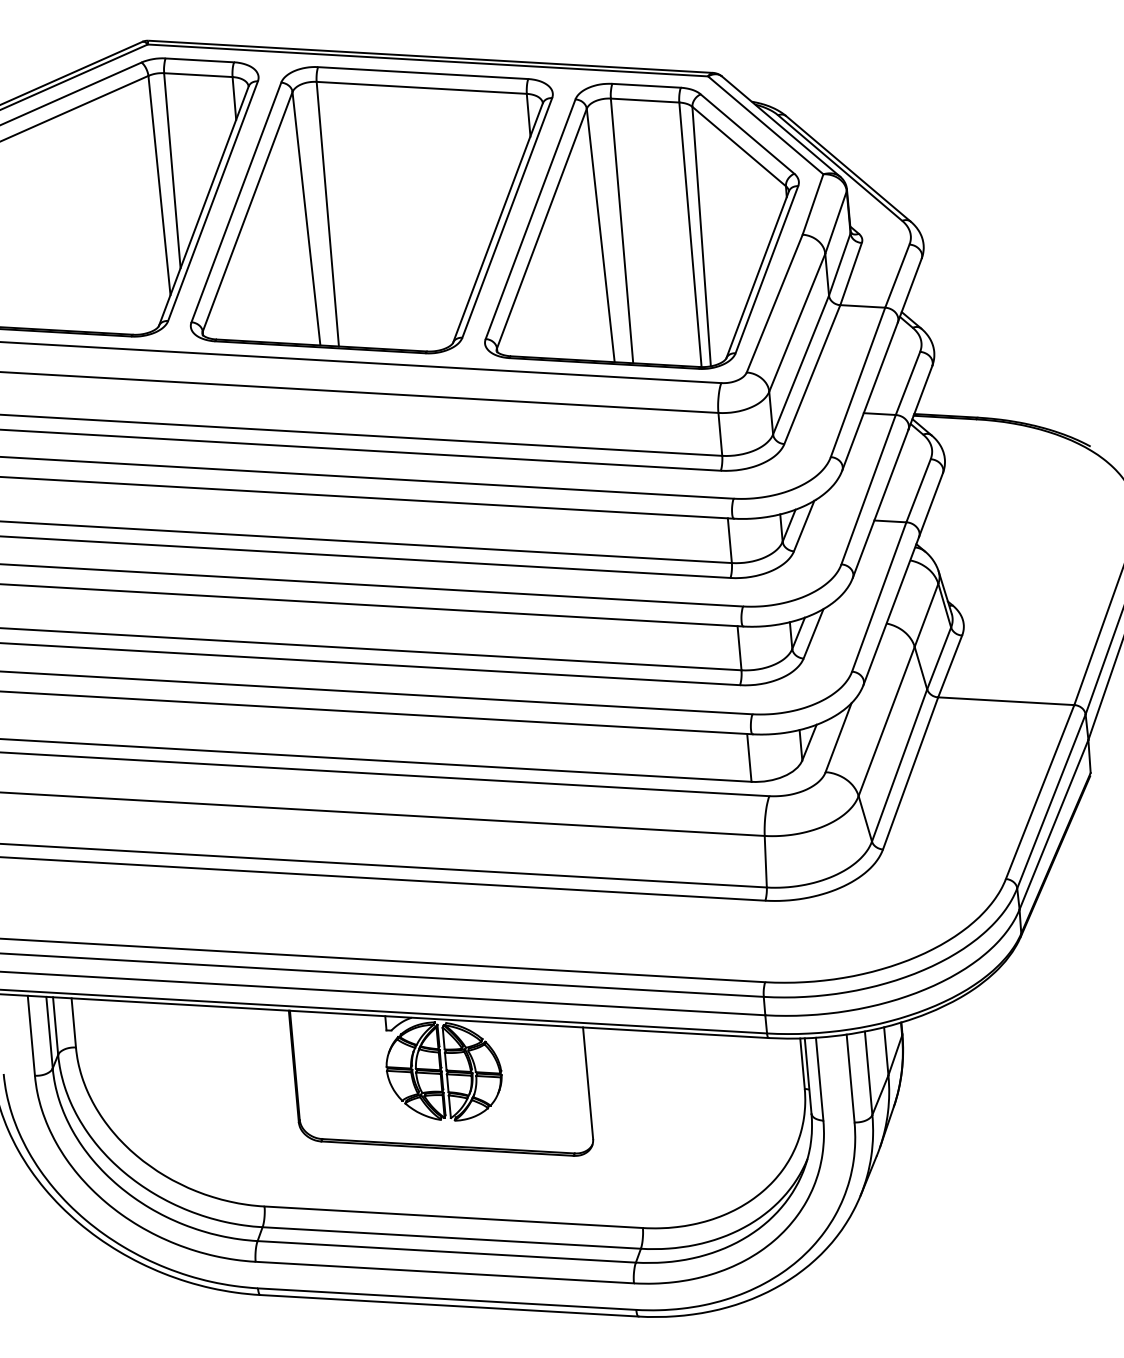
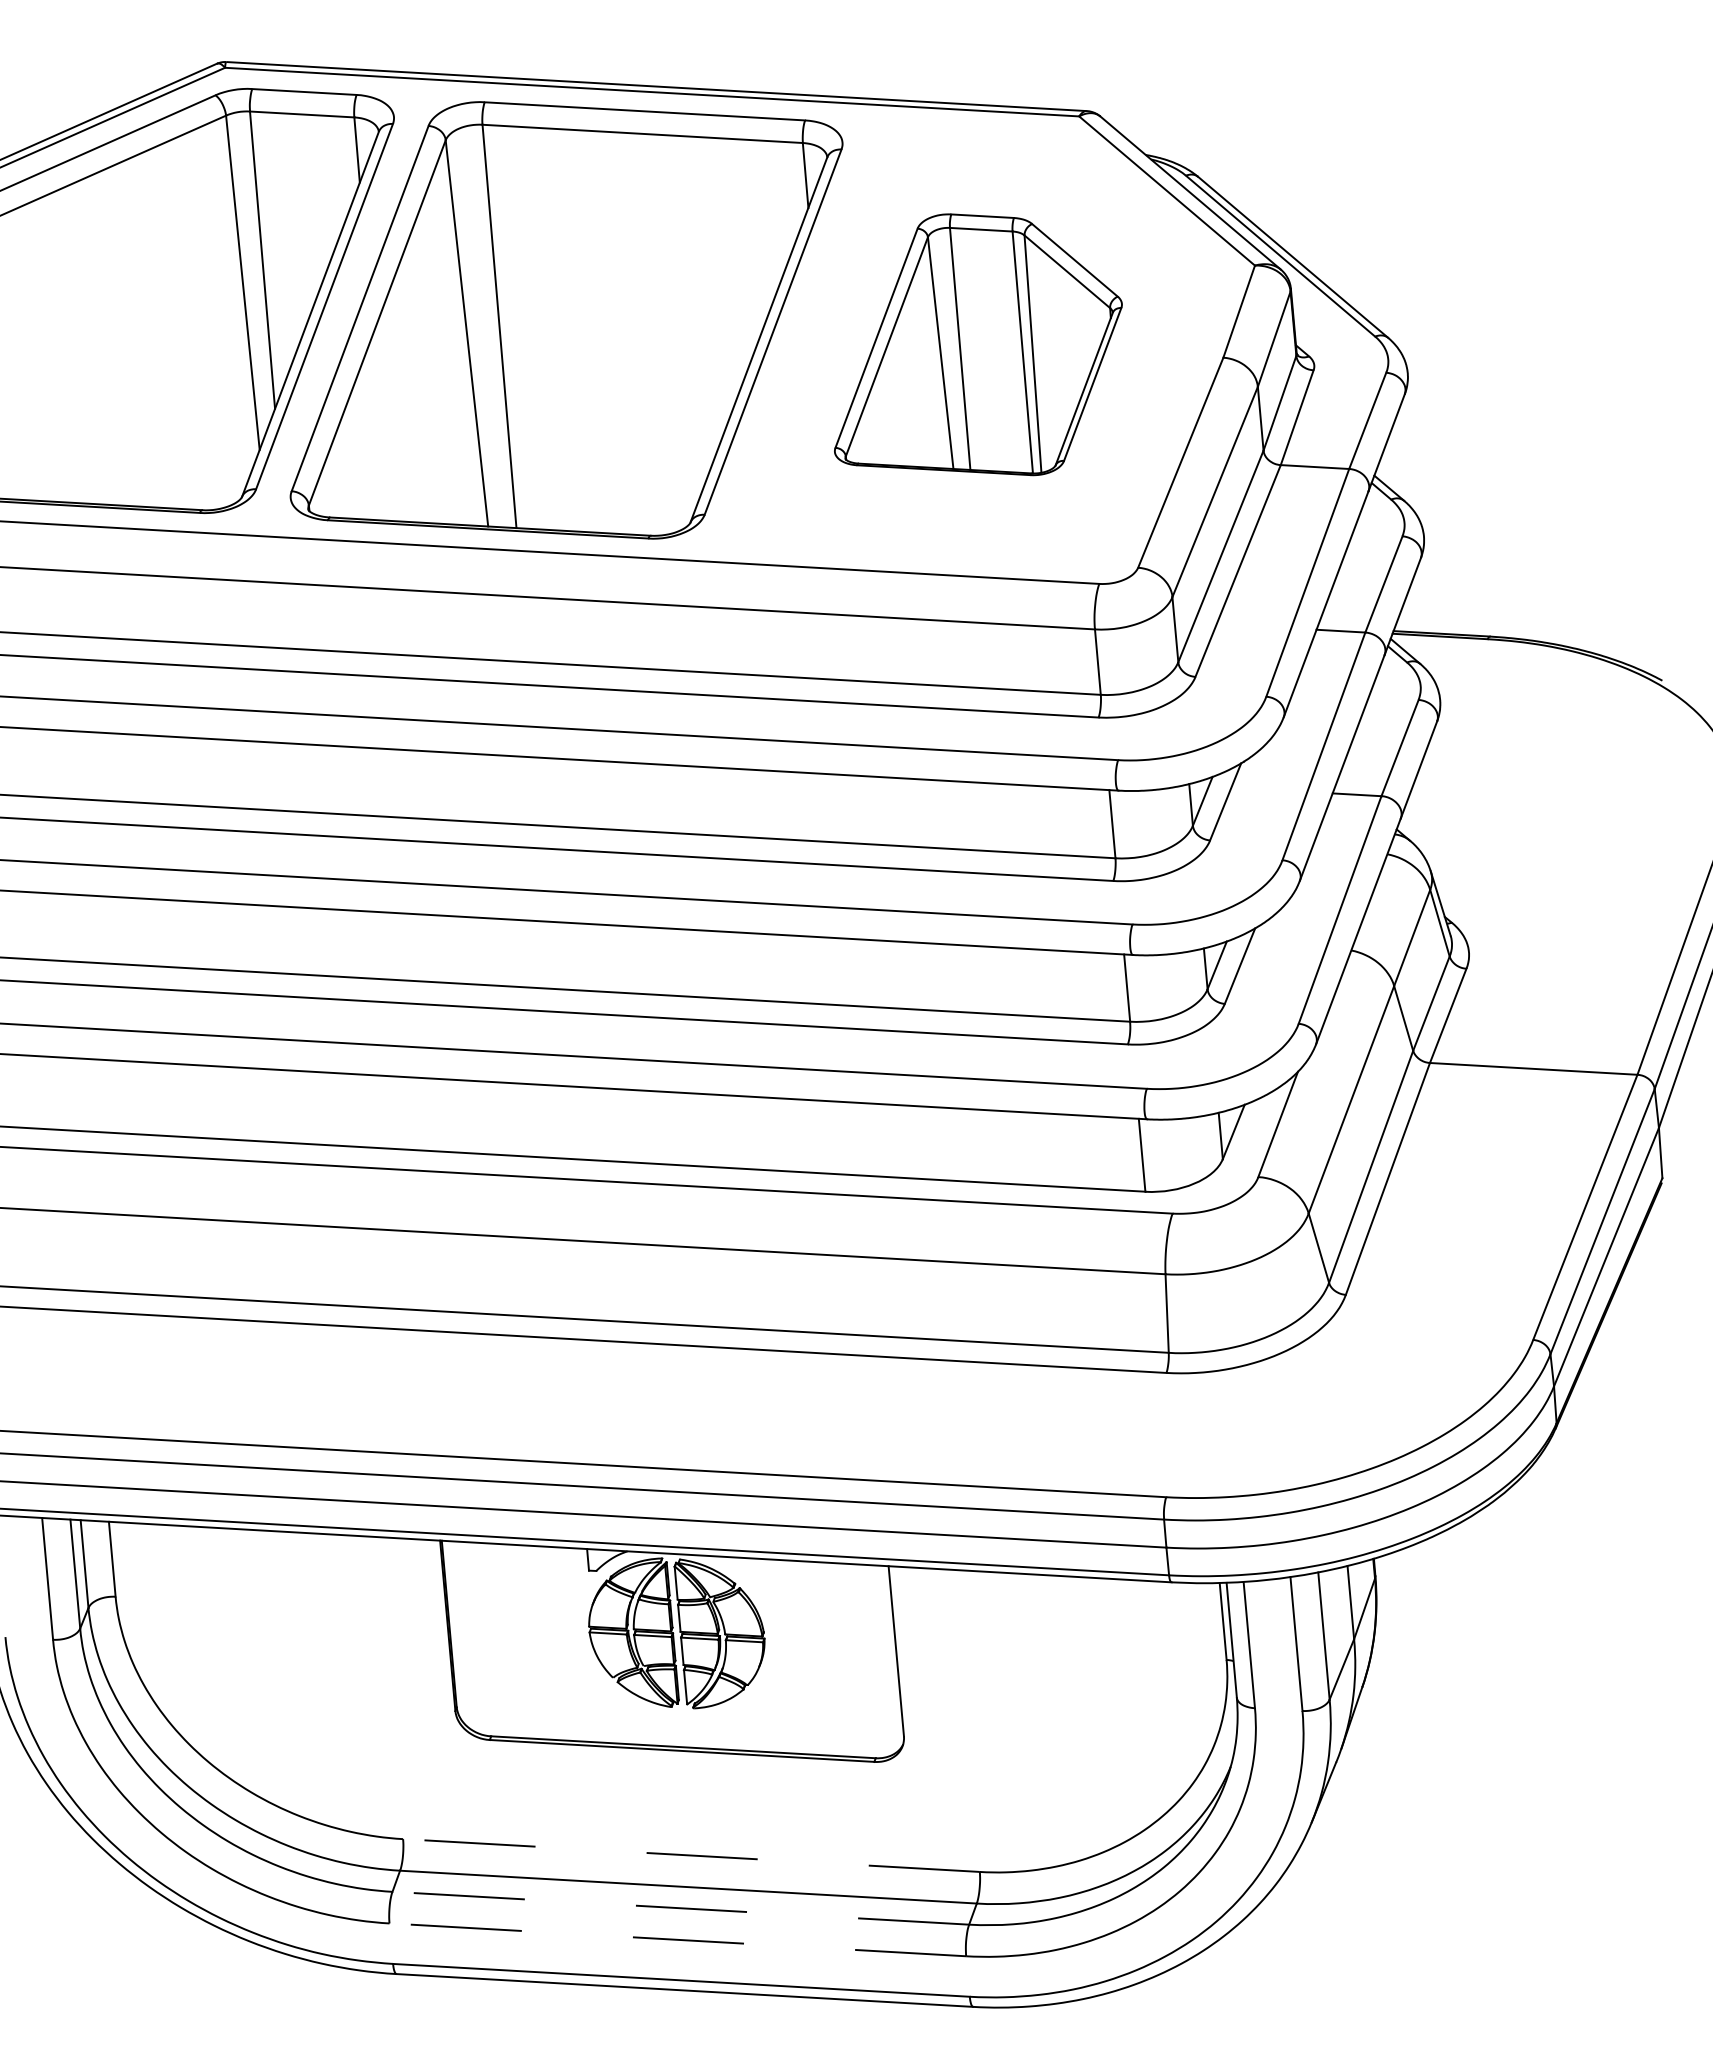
part: (641, 225) -> (977, 343), size x0.6
line: (453, 1217) -> (691, 1855), solid -> dashed
line: (446, 1251) -> (680, 1907), solid -> dashed
line: (444, 1272) -> (677, 1939), solid -> dashed

